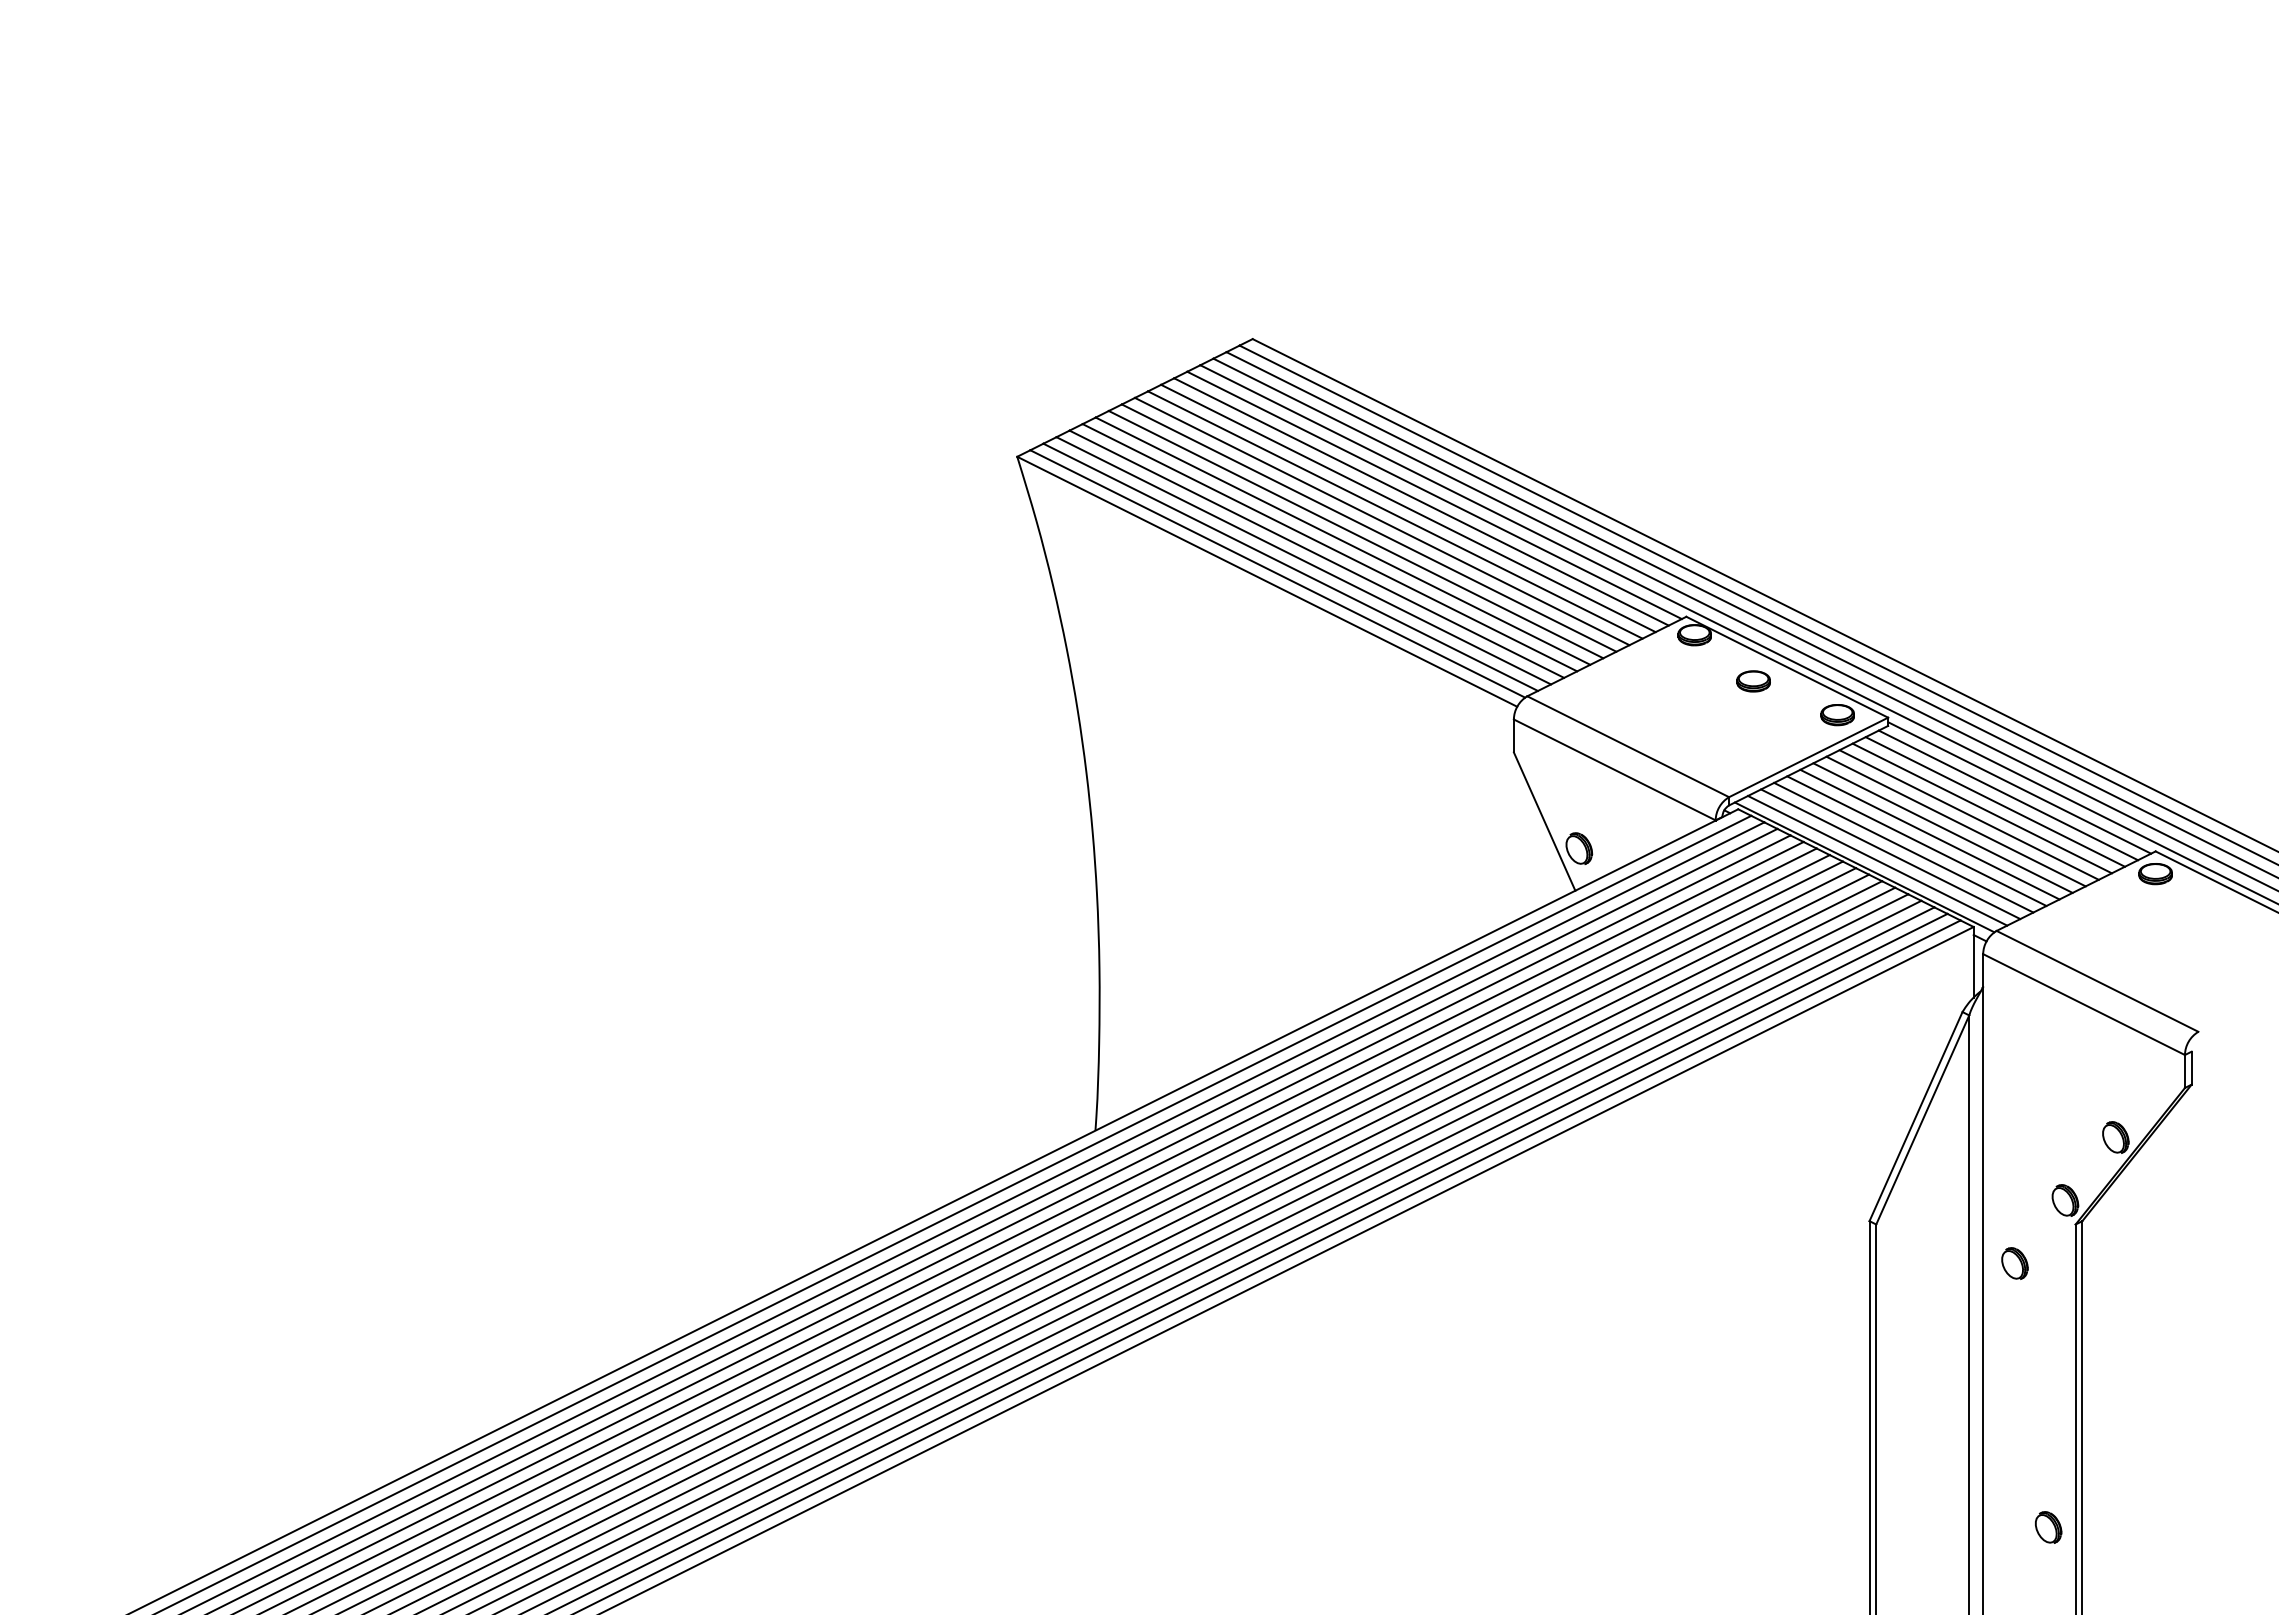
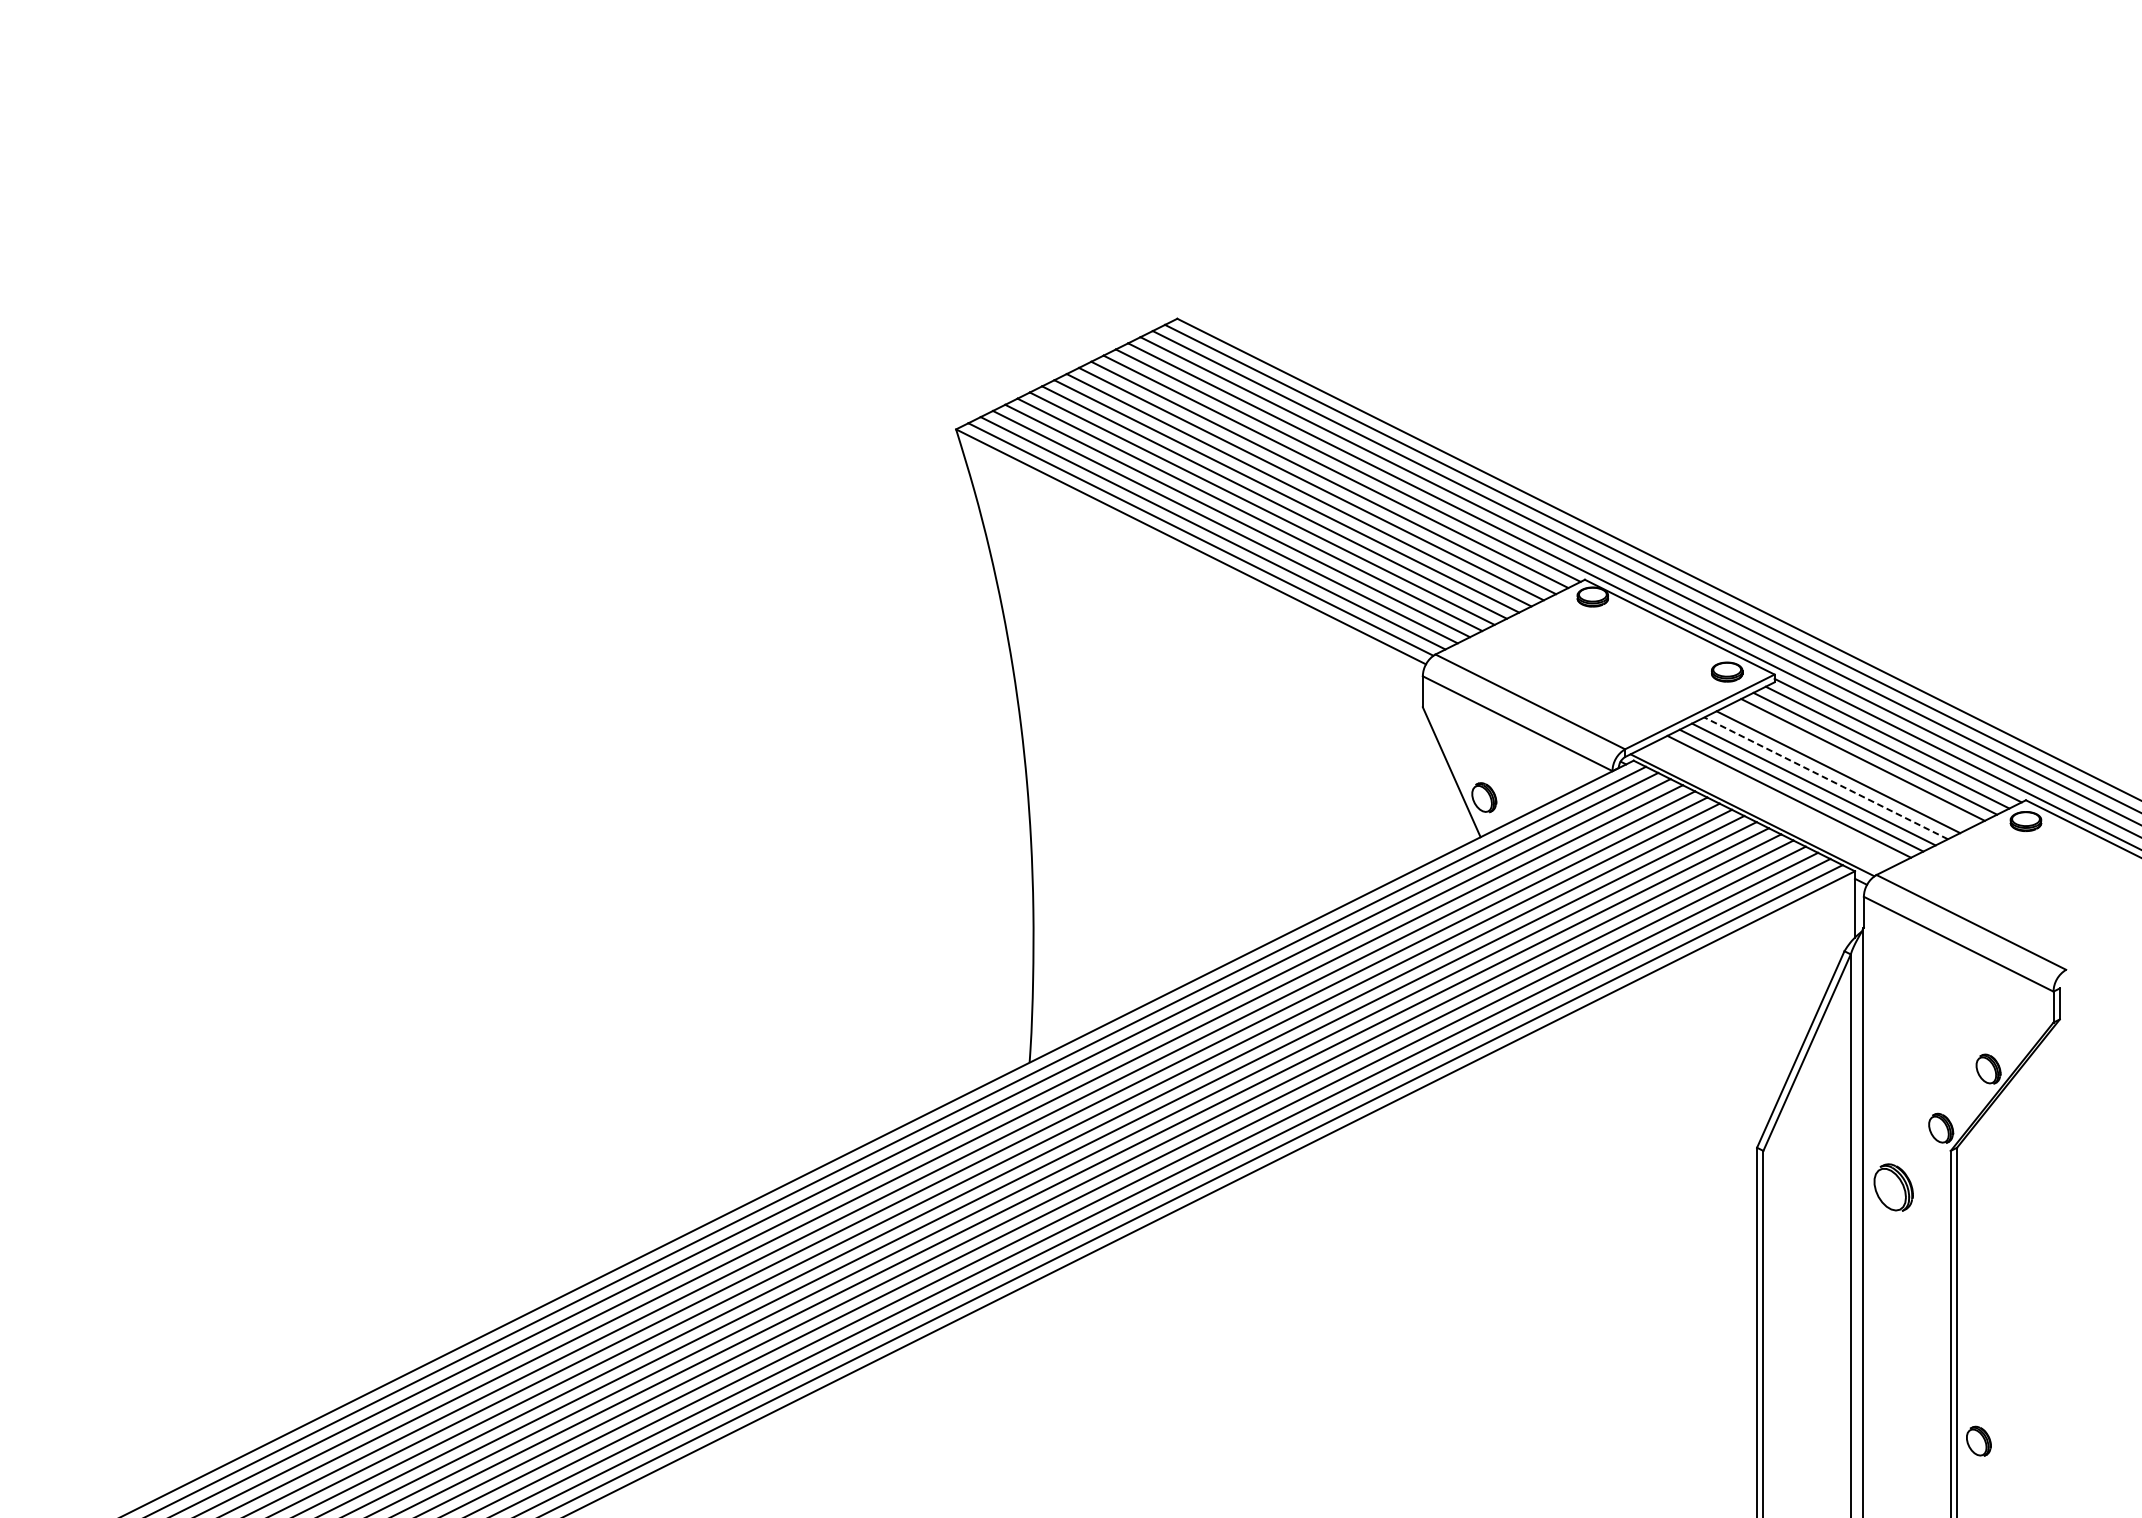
part: (1753, 681) -> (1648, 640), removed
line: (1968, 814) -> (1850, 765), removed
line: (1943, 828) -> (1826, 778), solid -> dashed
line: (1890, 854) -> (1776, 803), removed
line: (1877, 860) -> (1764, 808), removed
part: (2014, 1263) -> (1893, 1187), size x1.6
part: (2048, 1527) -> (1978, 1441), moved

